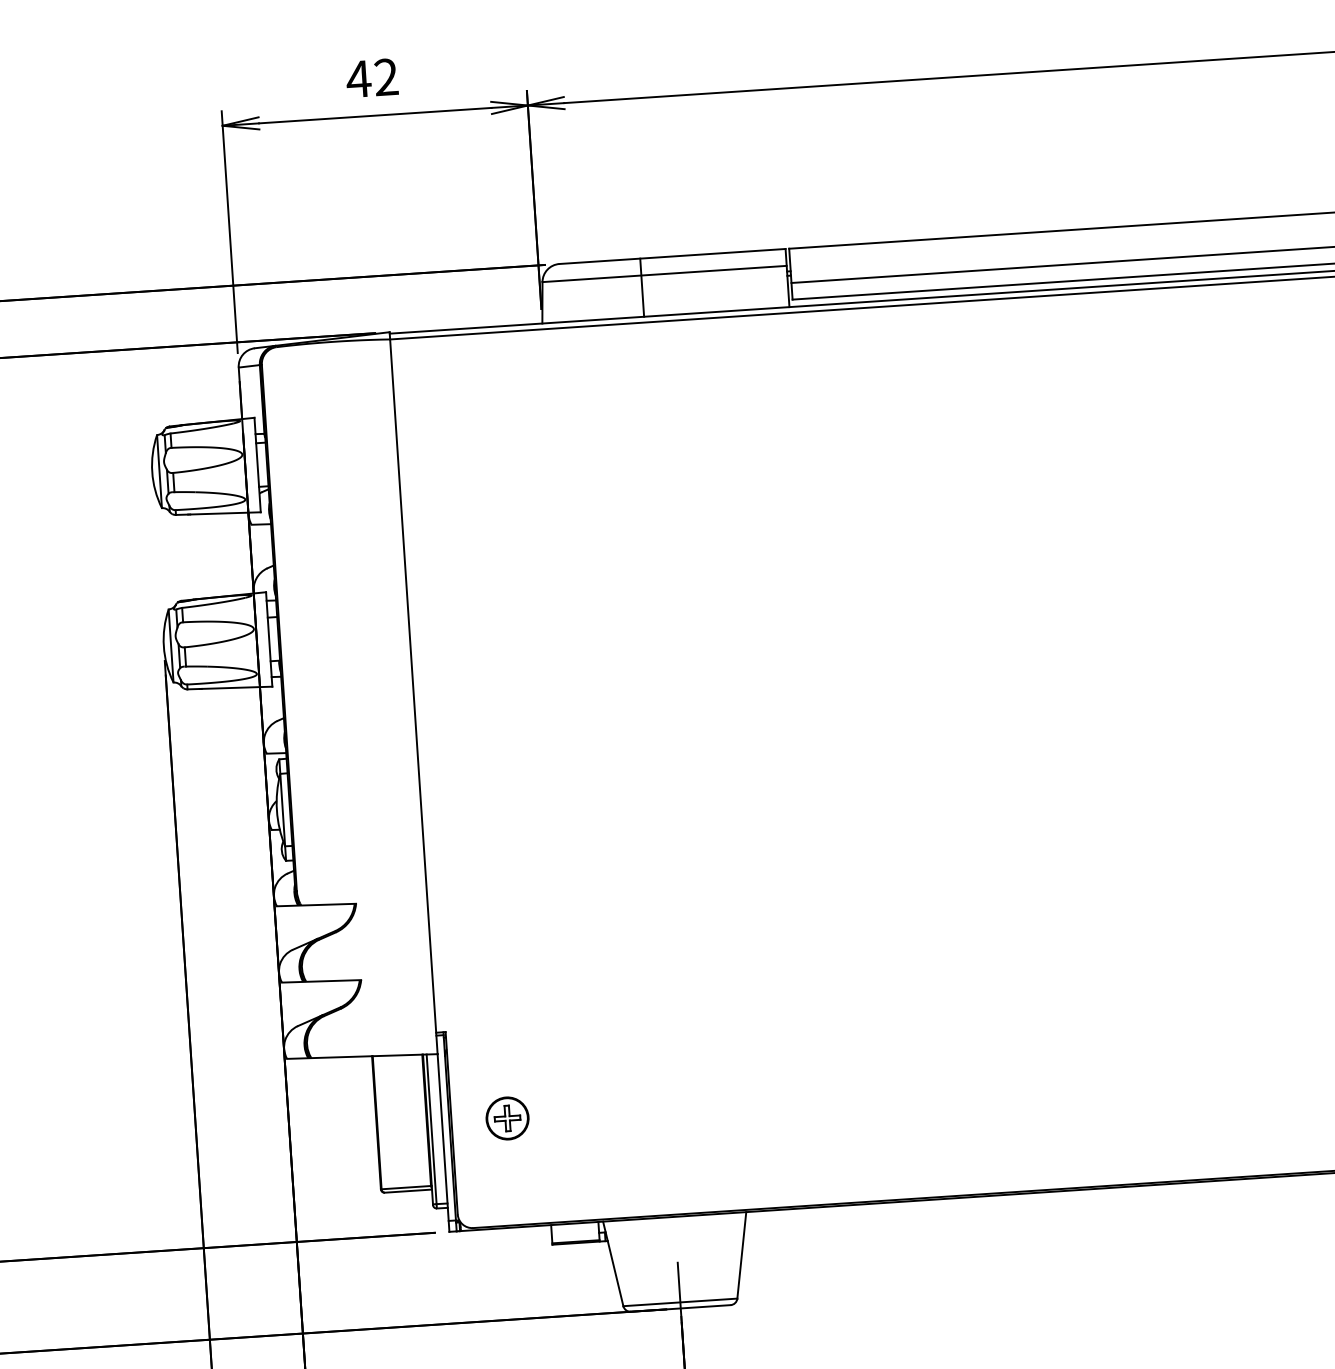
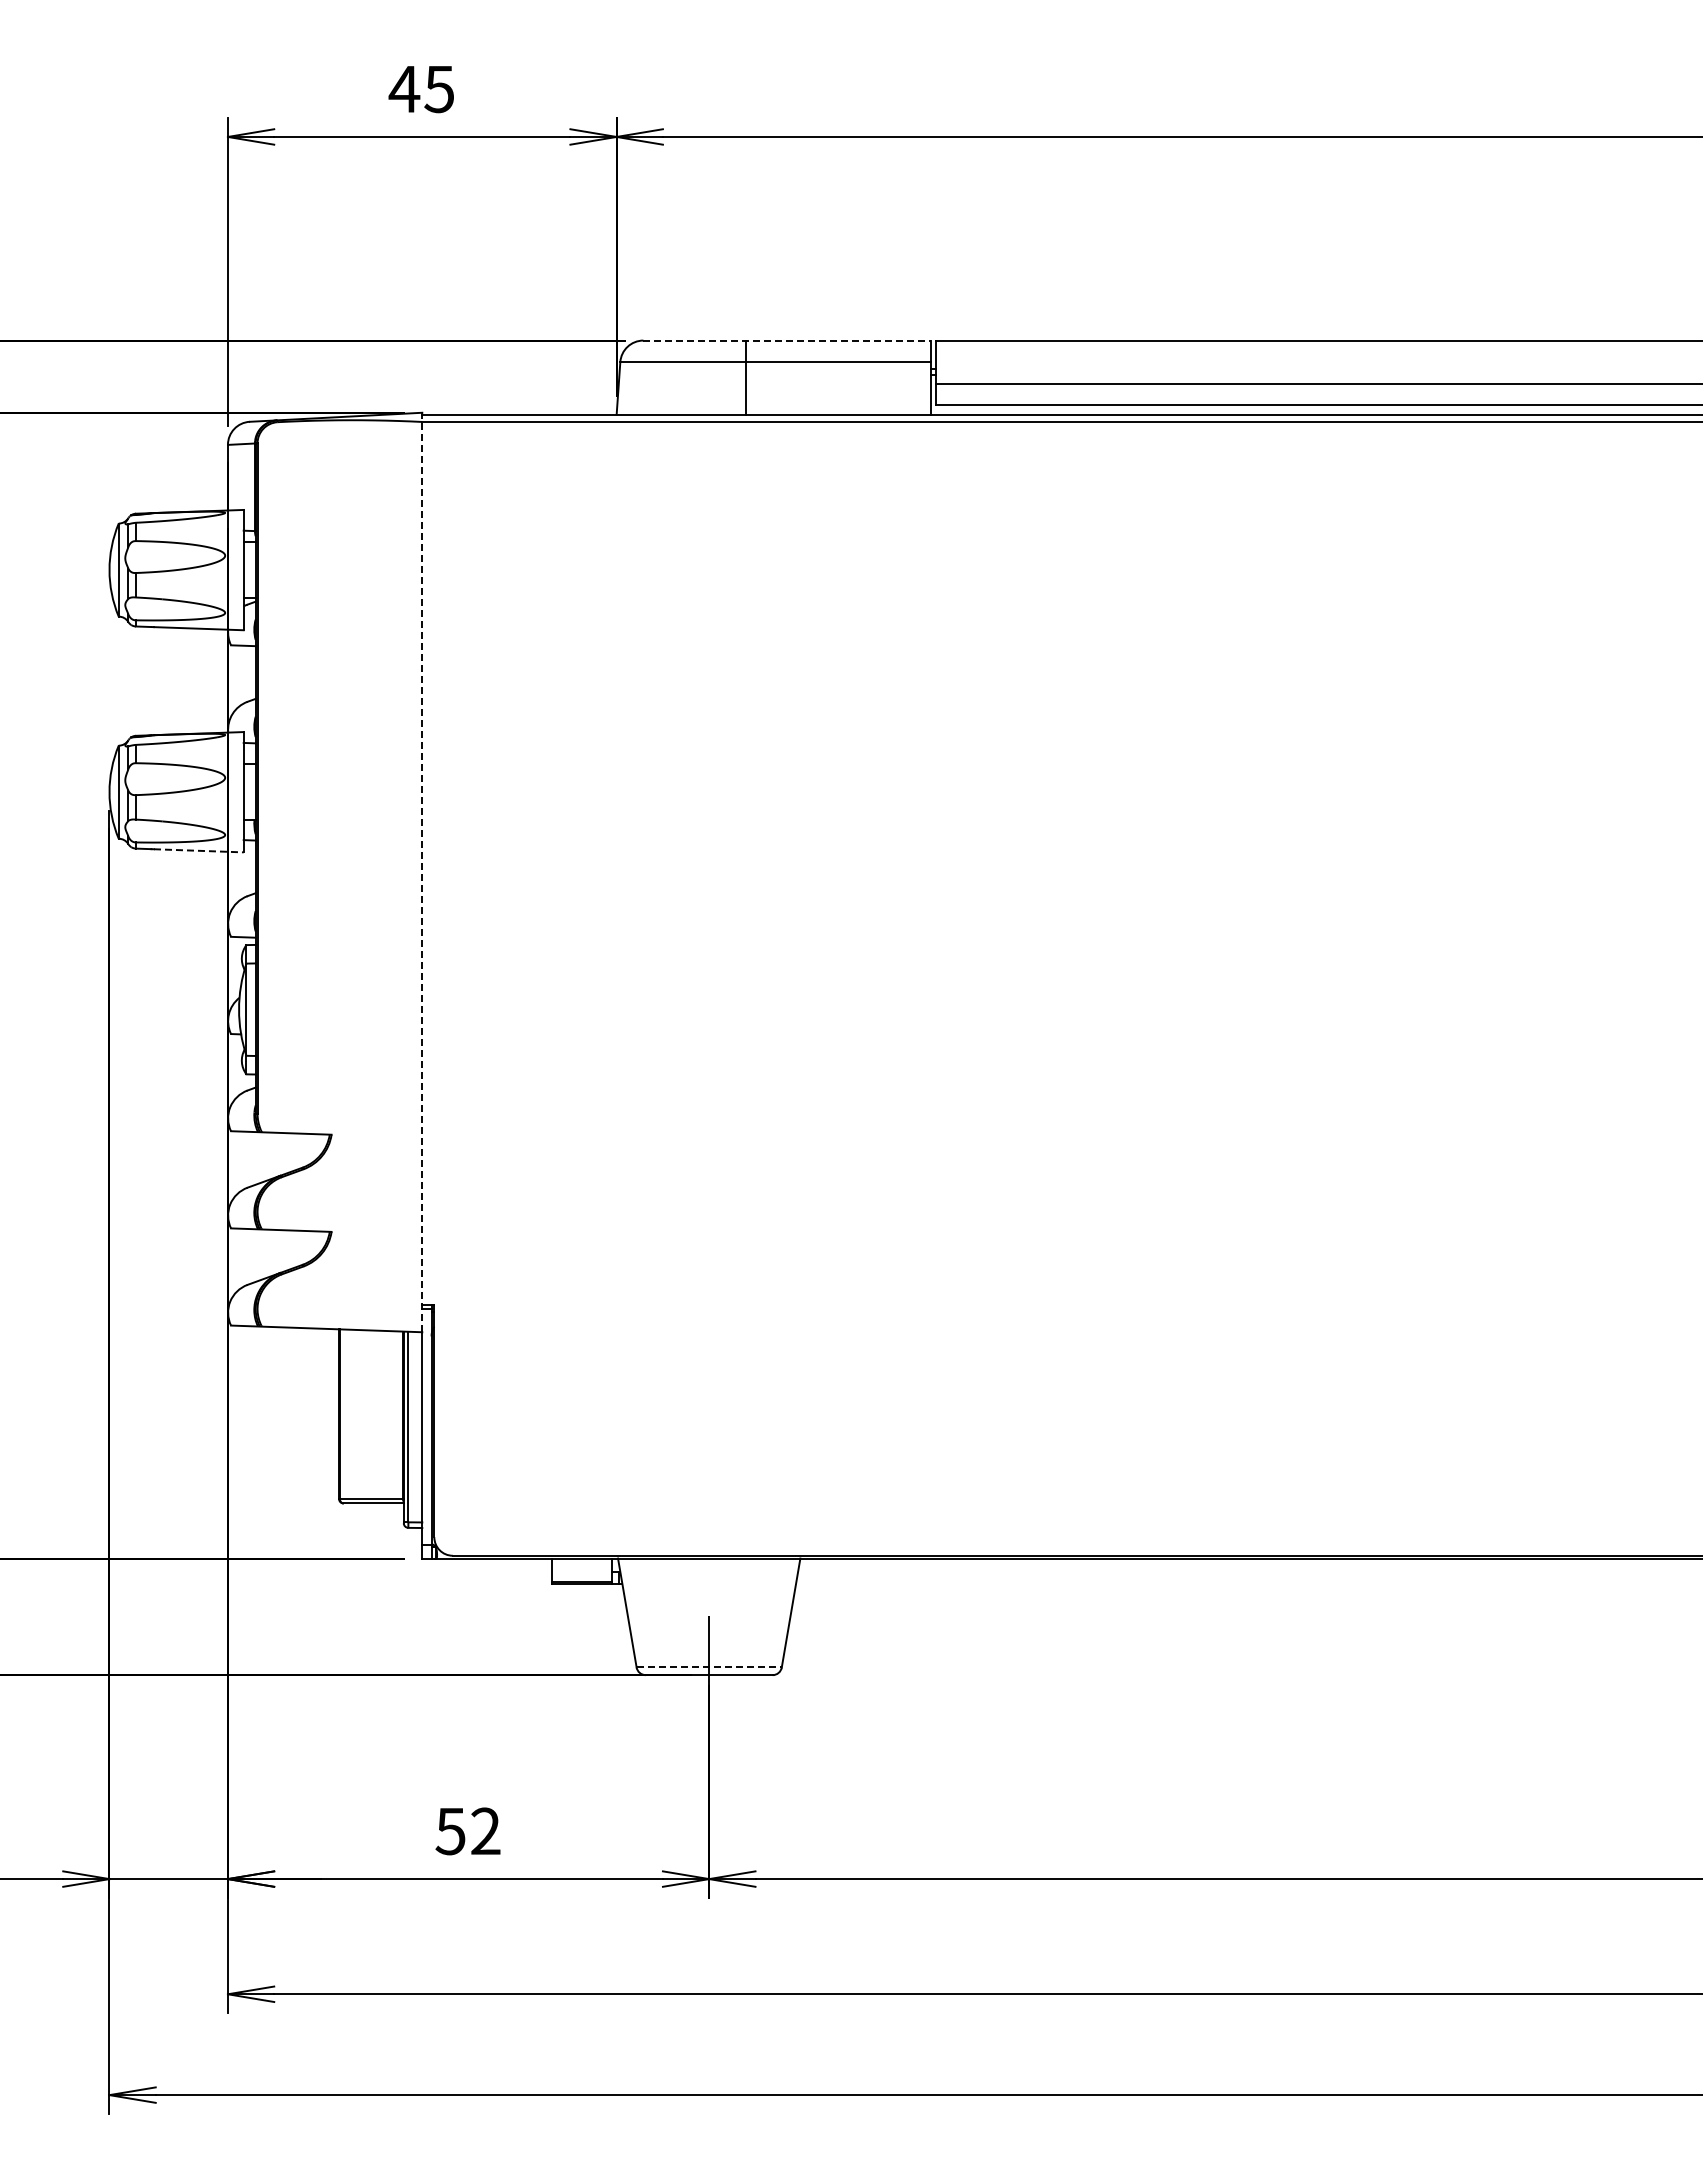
text: (386, 77) -> (439, 89), 42 -> 45
line: (672, 256) -> (787, 340), solid -> dashed
line: (236, 687) -> (198, 850), solid -> dashed
line: (413, 693) -> (422, 872), solid -> dashed
part: (507, 1118) -> (505, 1419), removed
line: (680, 1302) -> (709, 1667), solid -> dashed

